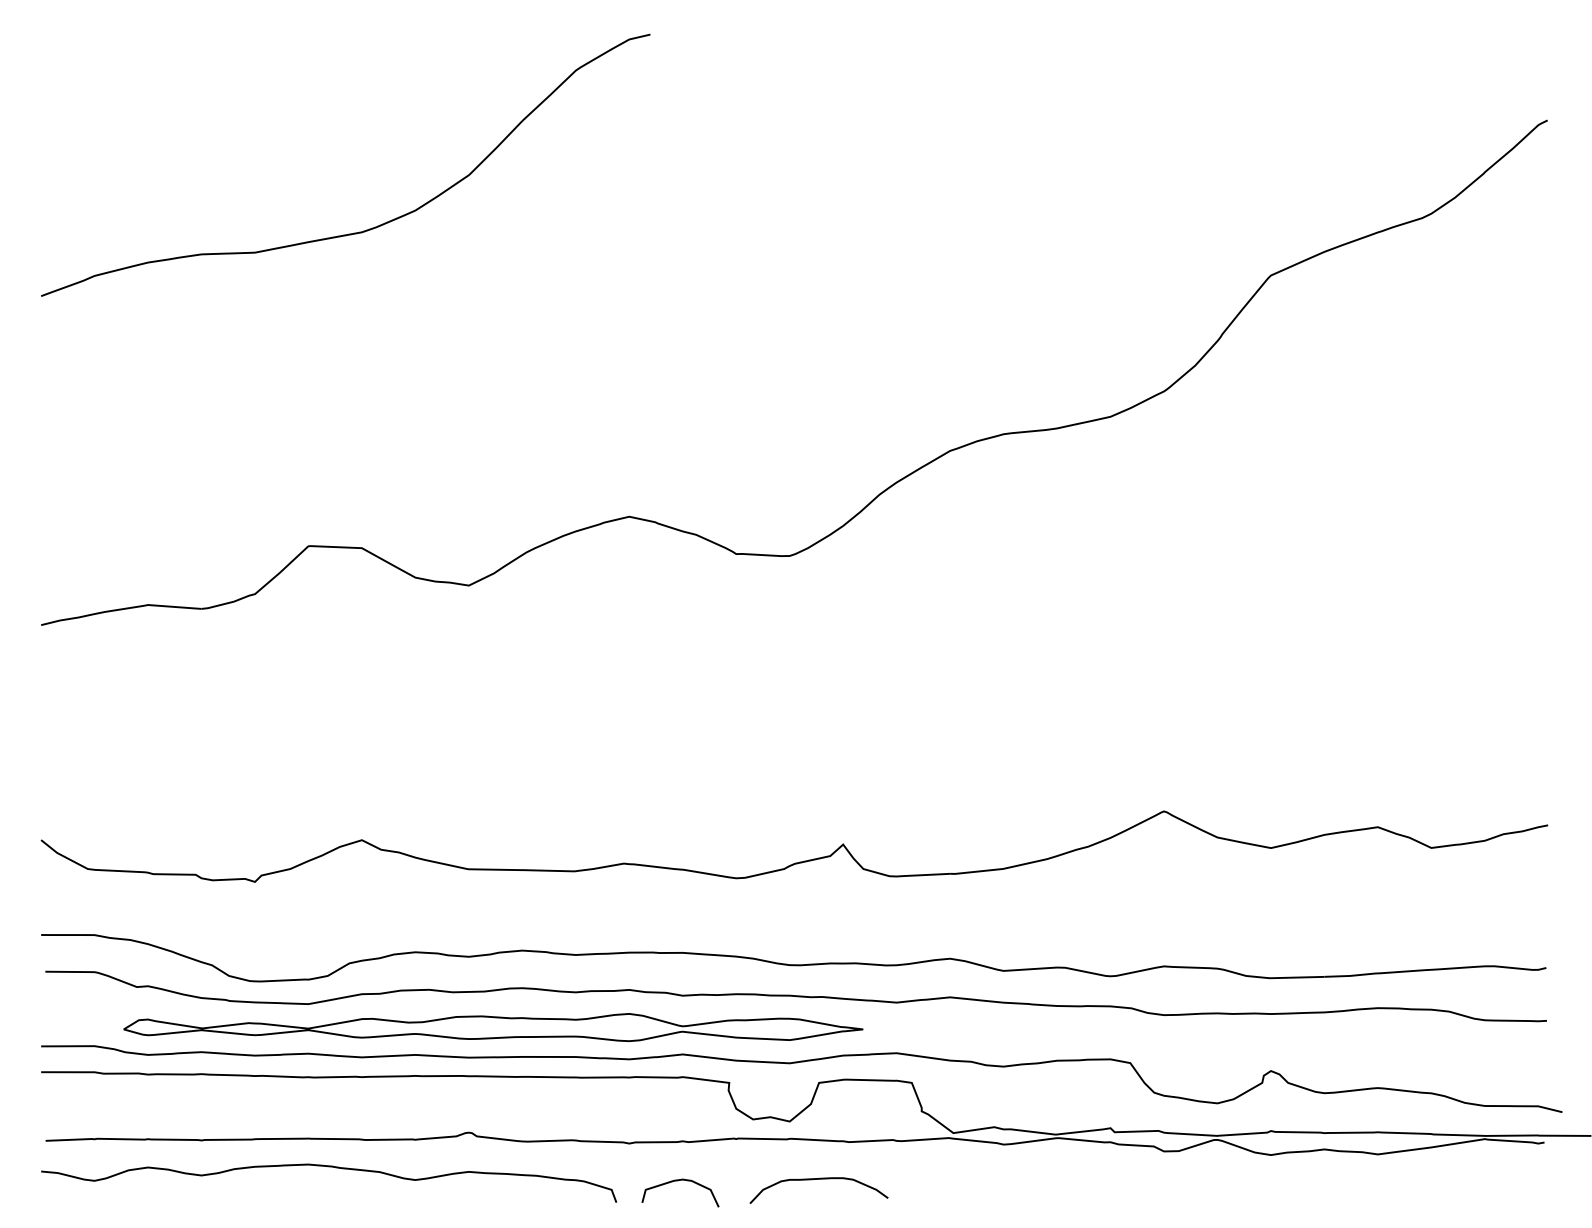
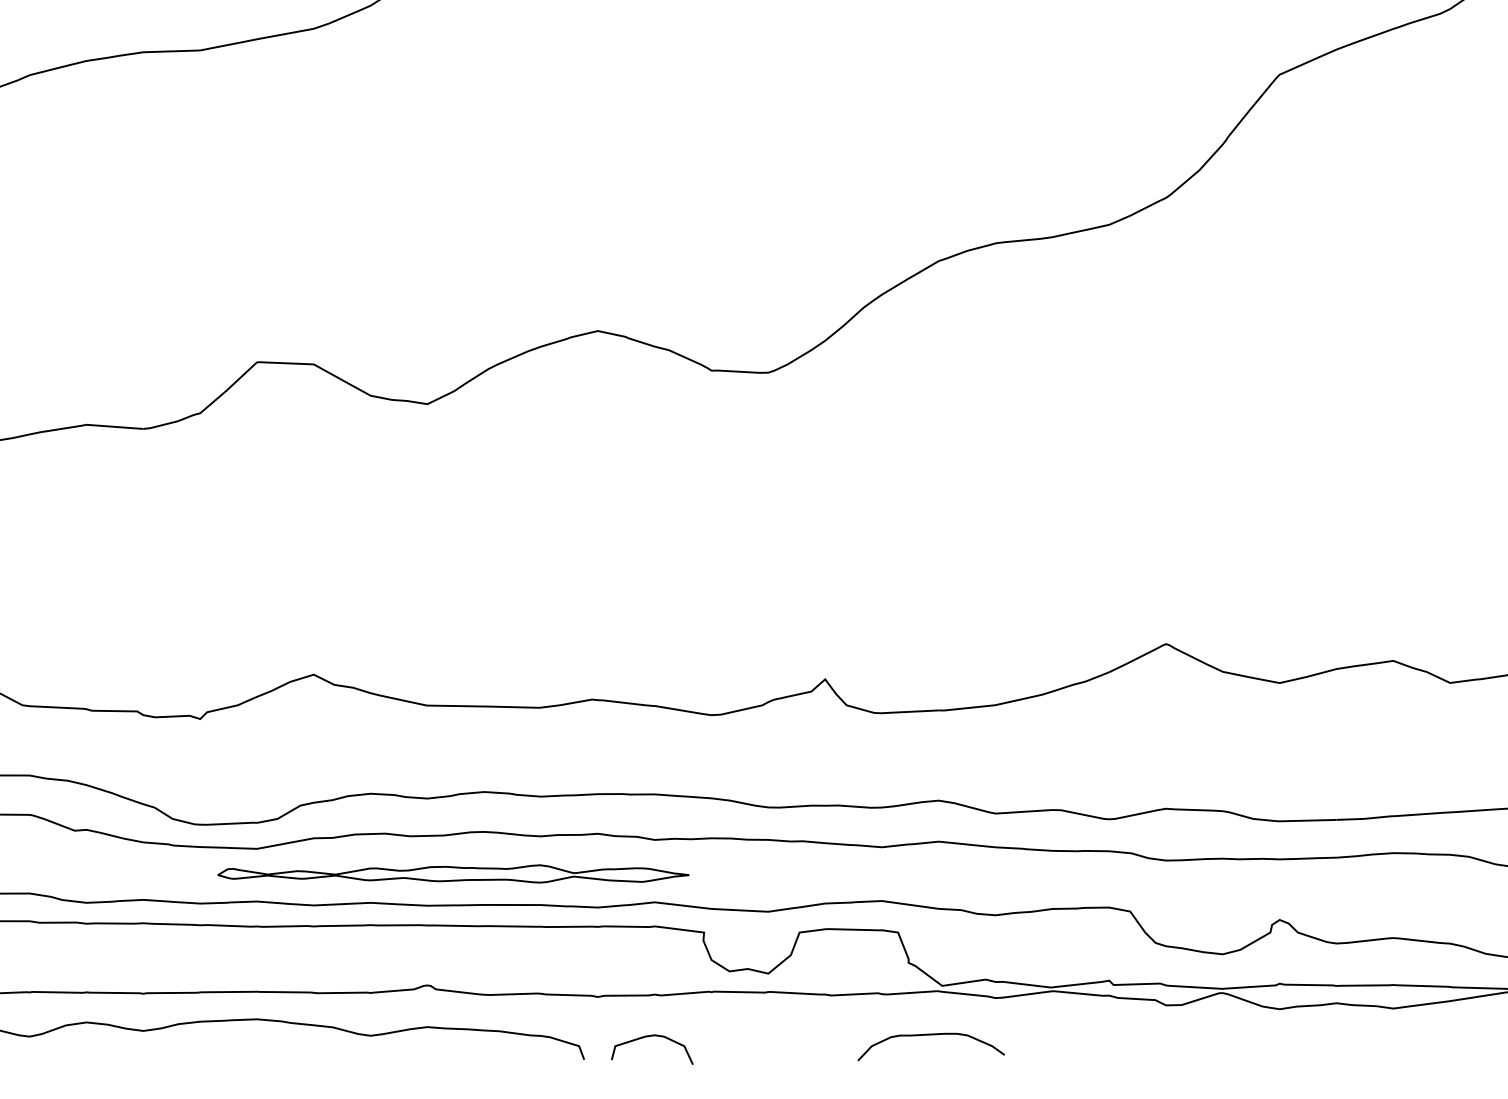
part: (493, 1027) -> (453, 873), size x0.6
curve: (818, 1179) -> (930, 1035), moved

